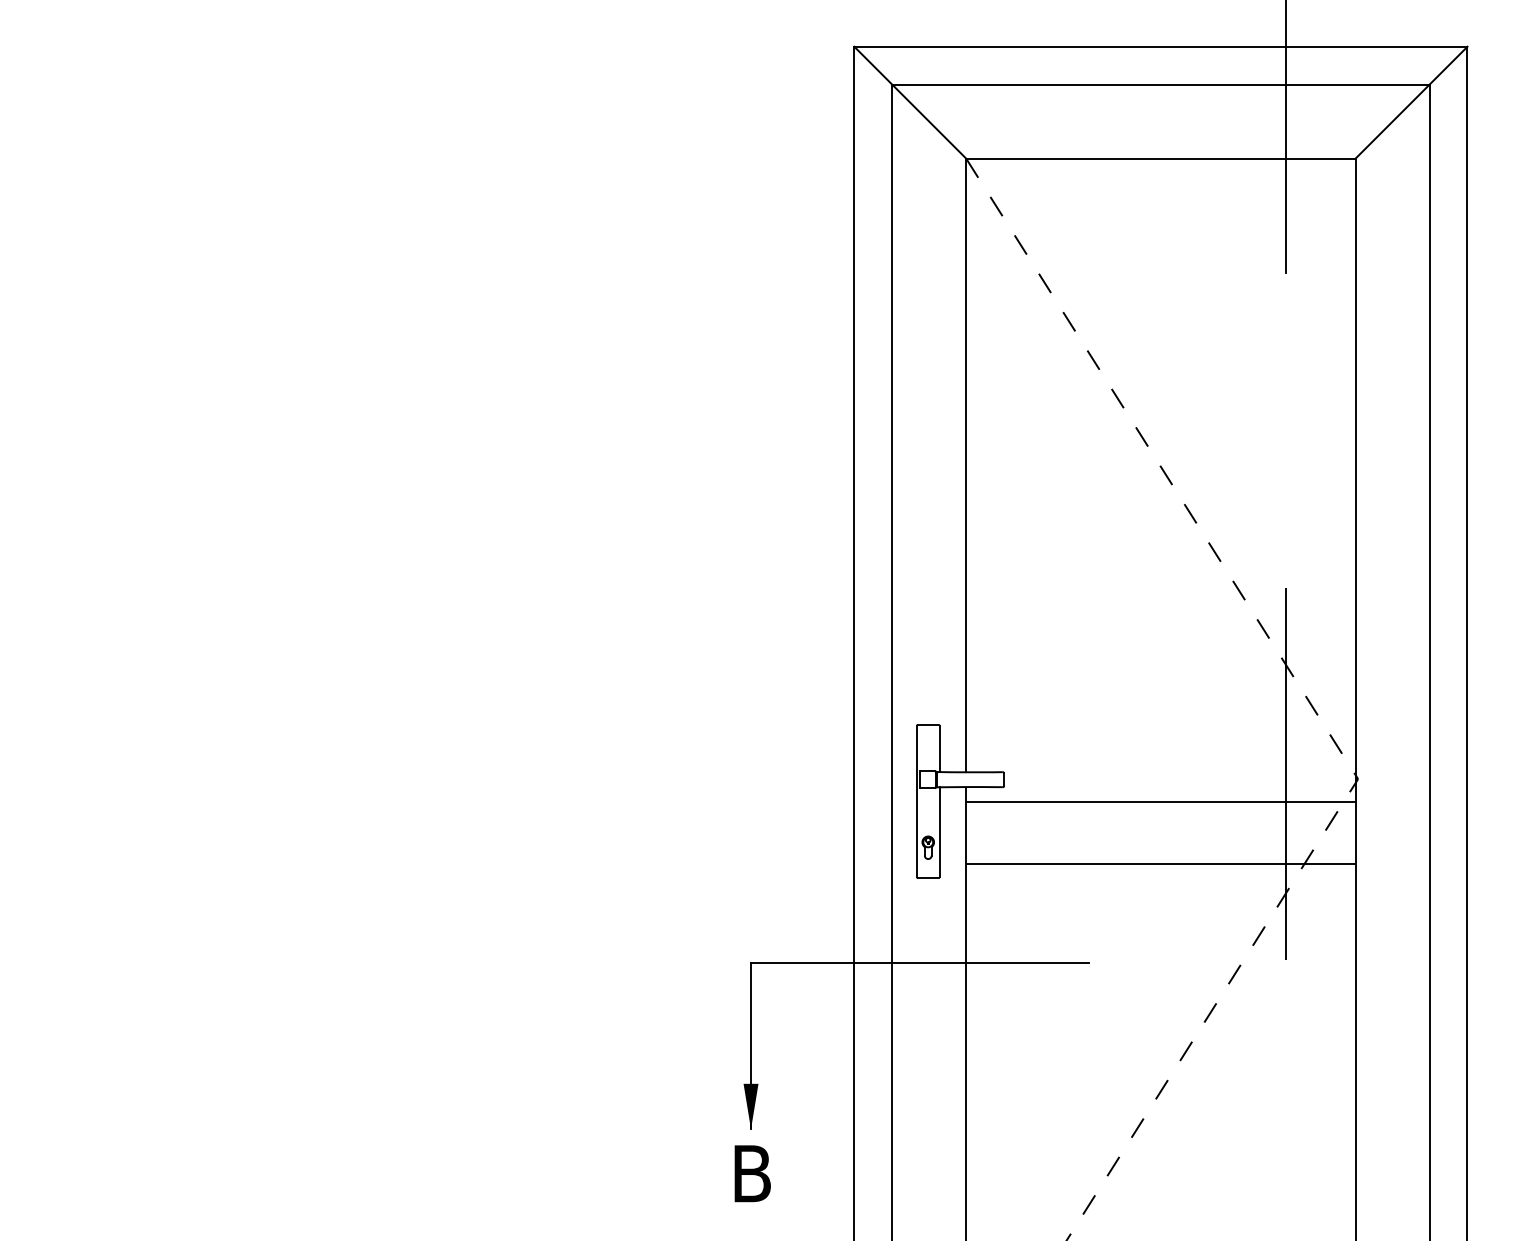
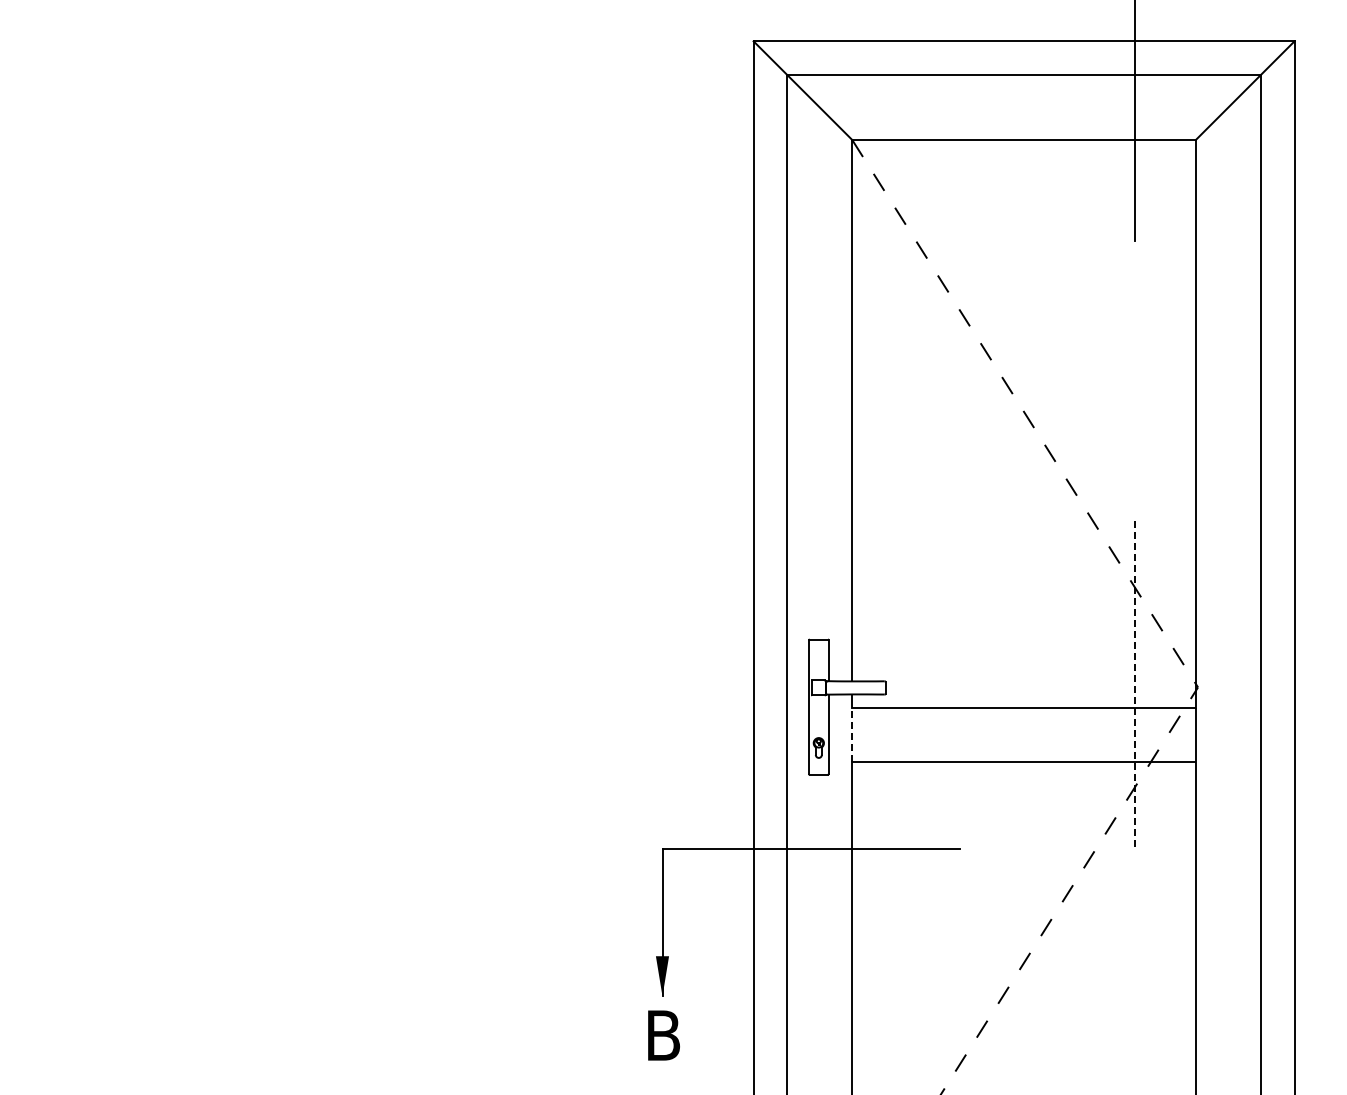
line: (1286, 773) -> (1134, 682), solid -> dashed
line: (966, 832) -> (852, 734), solid -> dashed

